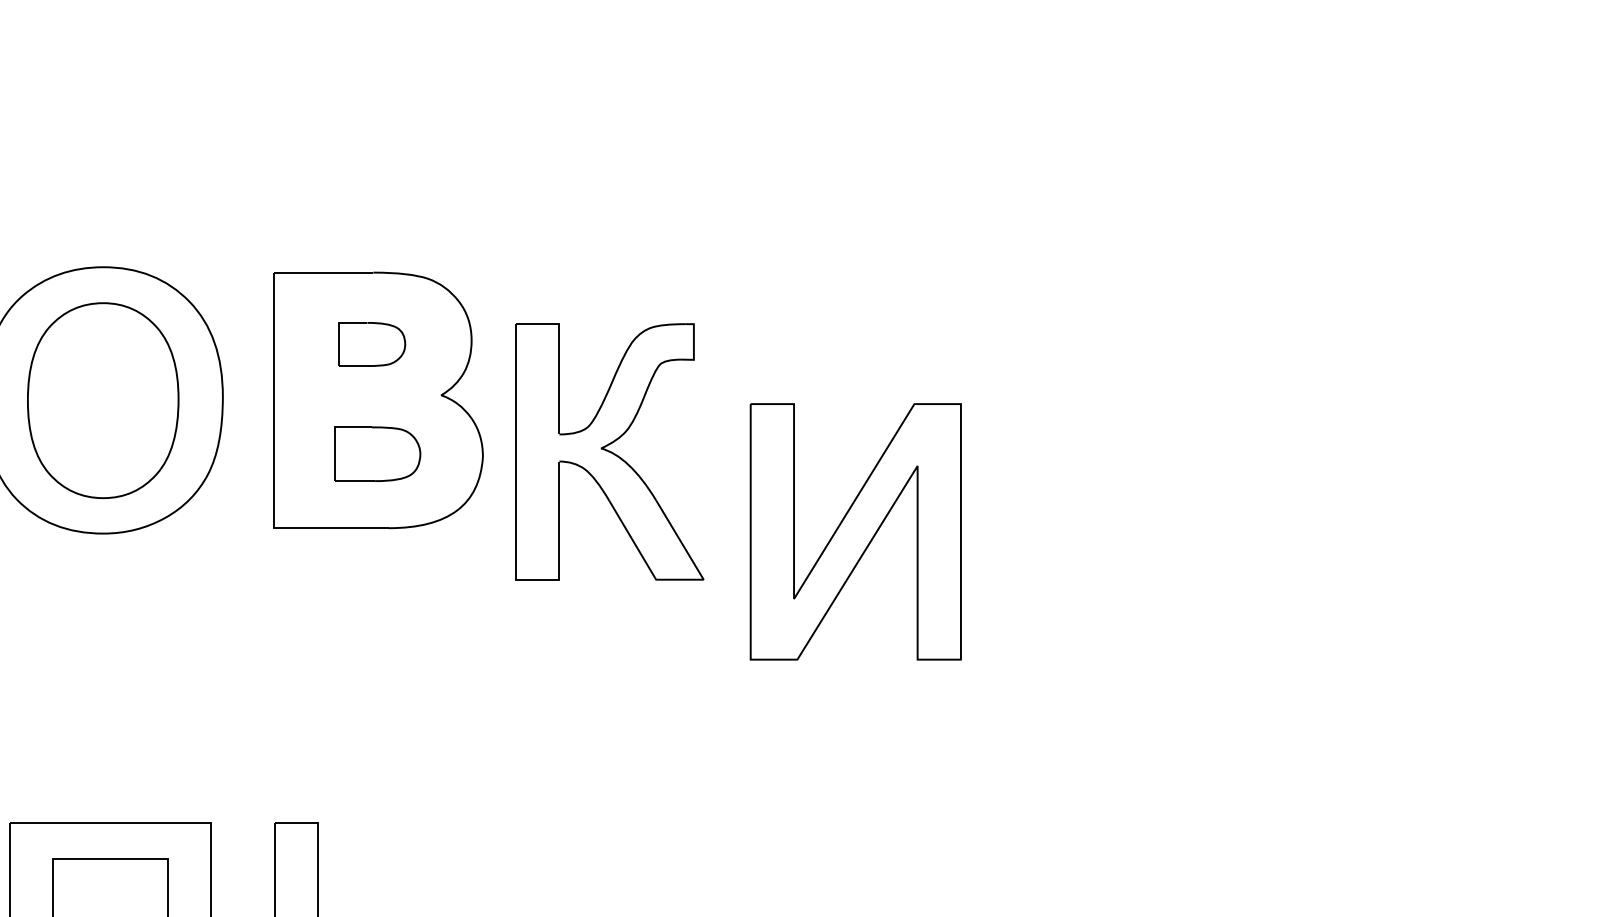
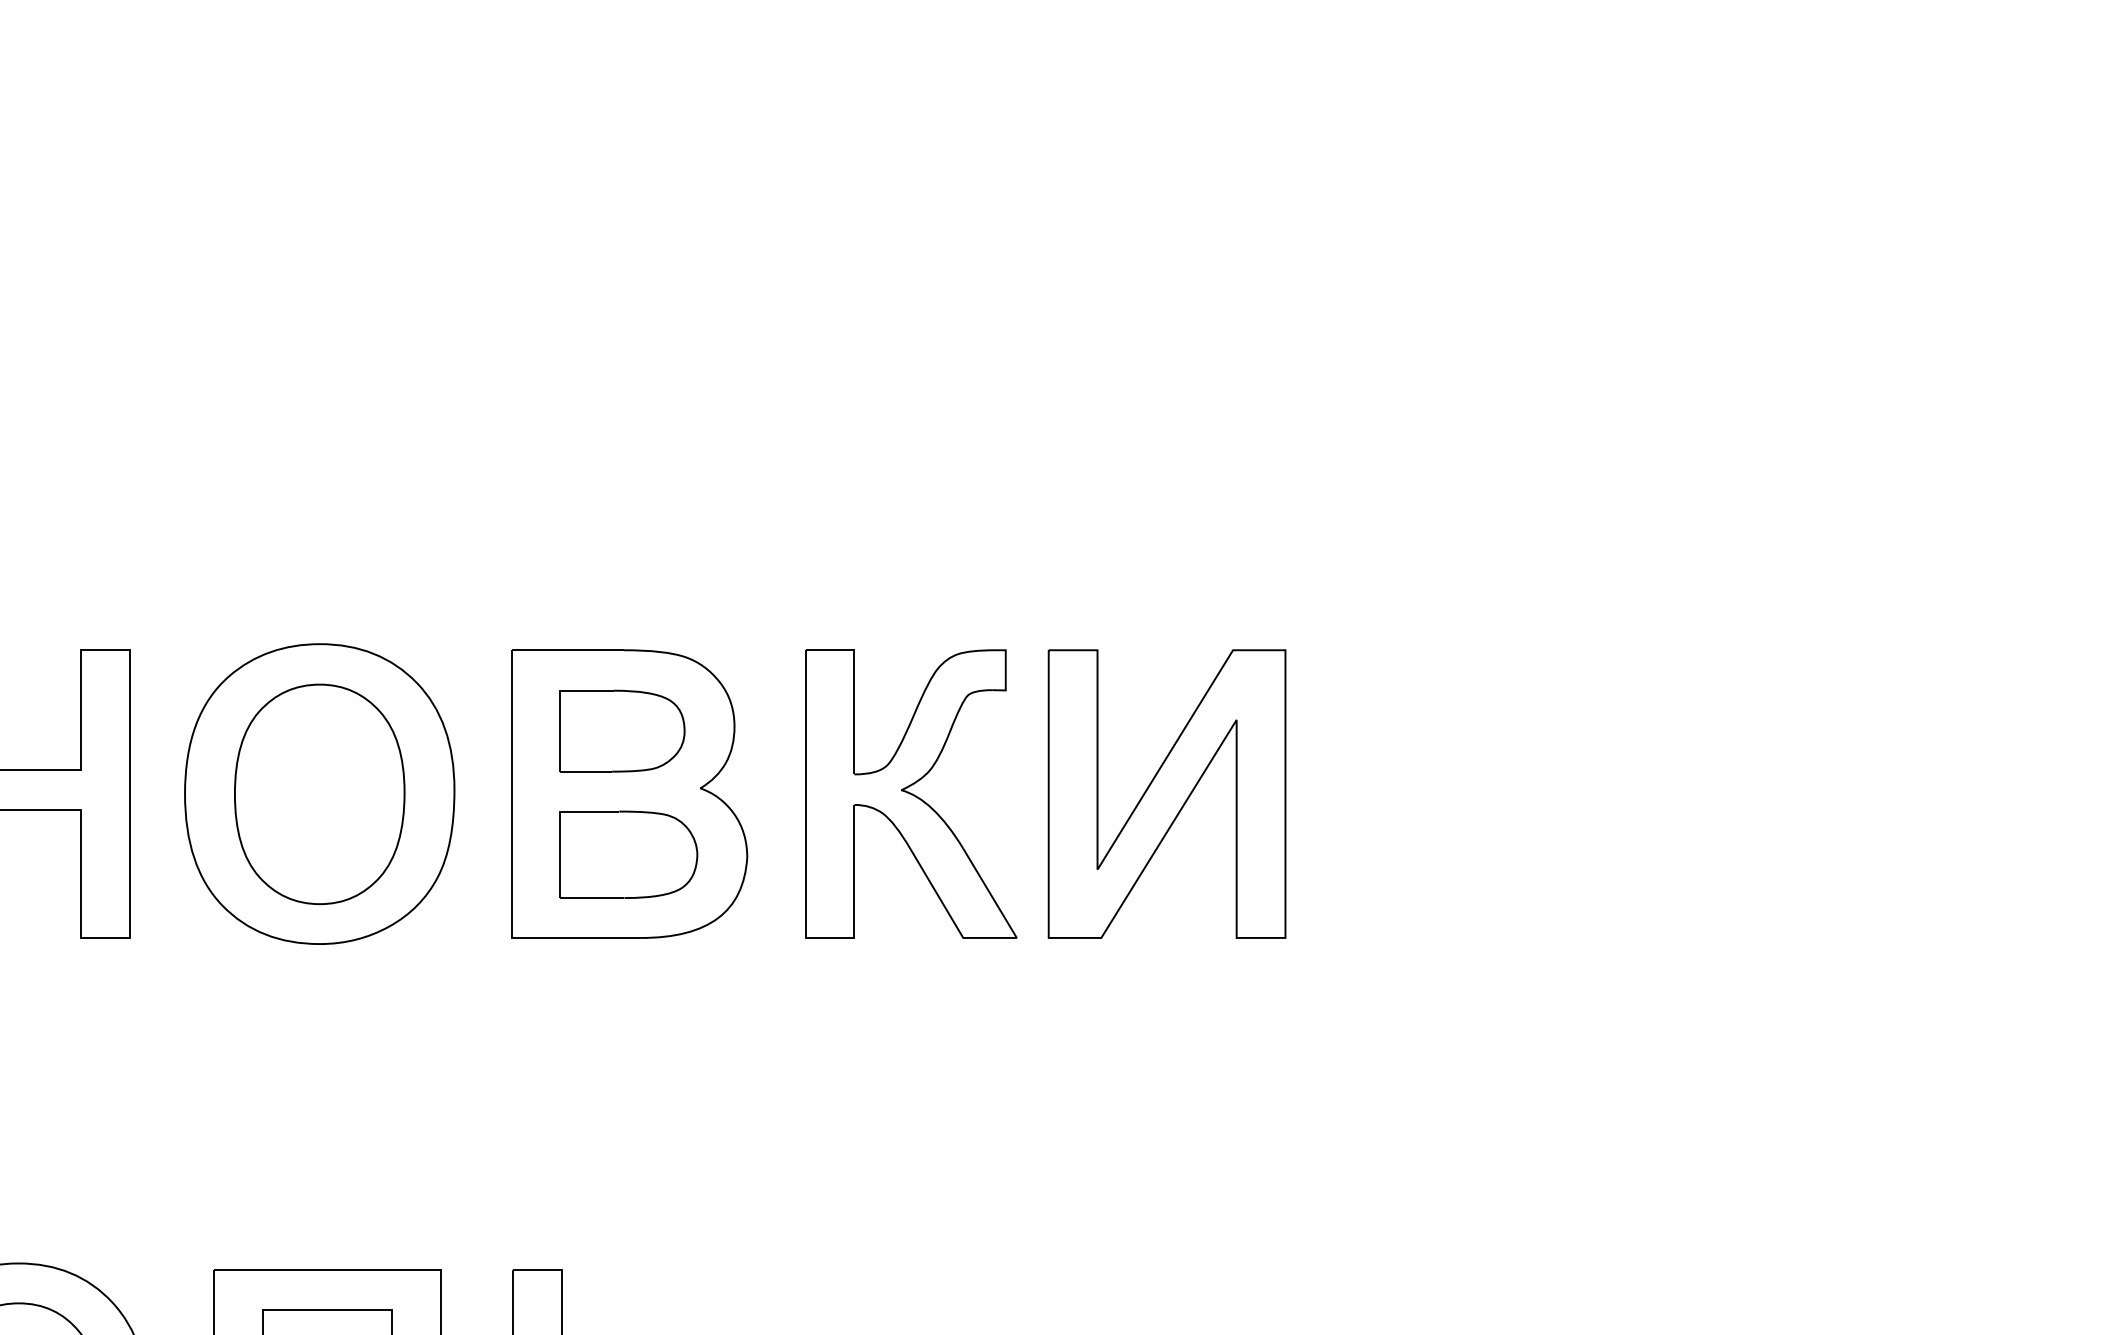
part: (372, 343) -> (622, 730), size x1.67
part: (610, 451) -> (911, 793), moved
part: (377, 454) -> (628, 854), size x1.43
part: (855, 531) -> (1166, 793), moved

